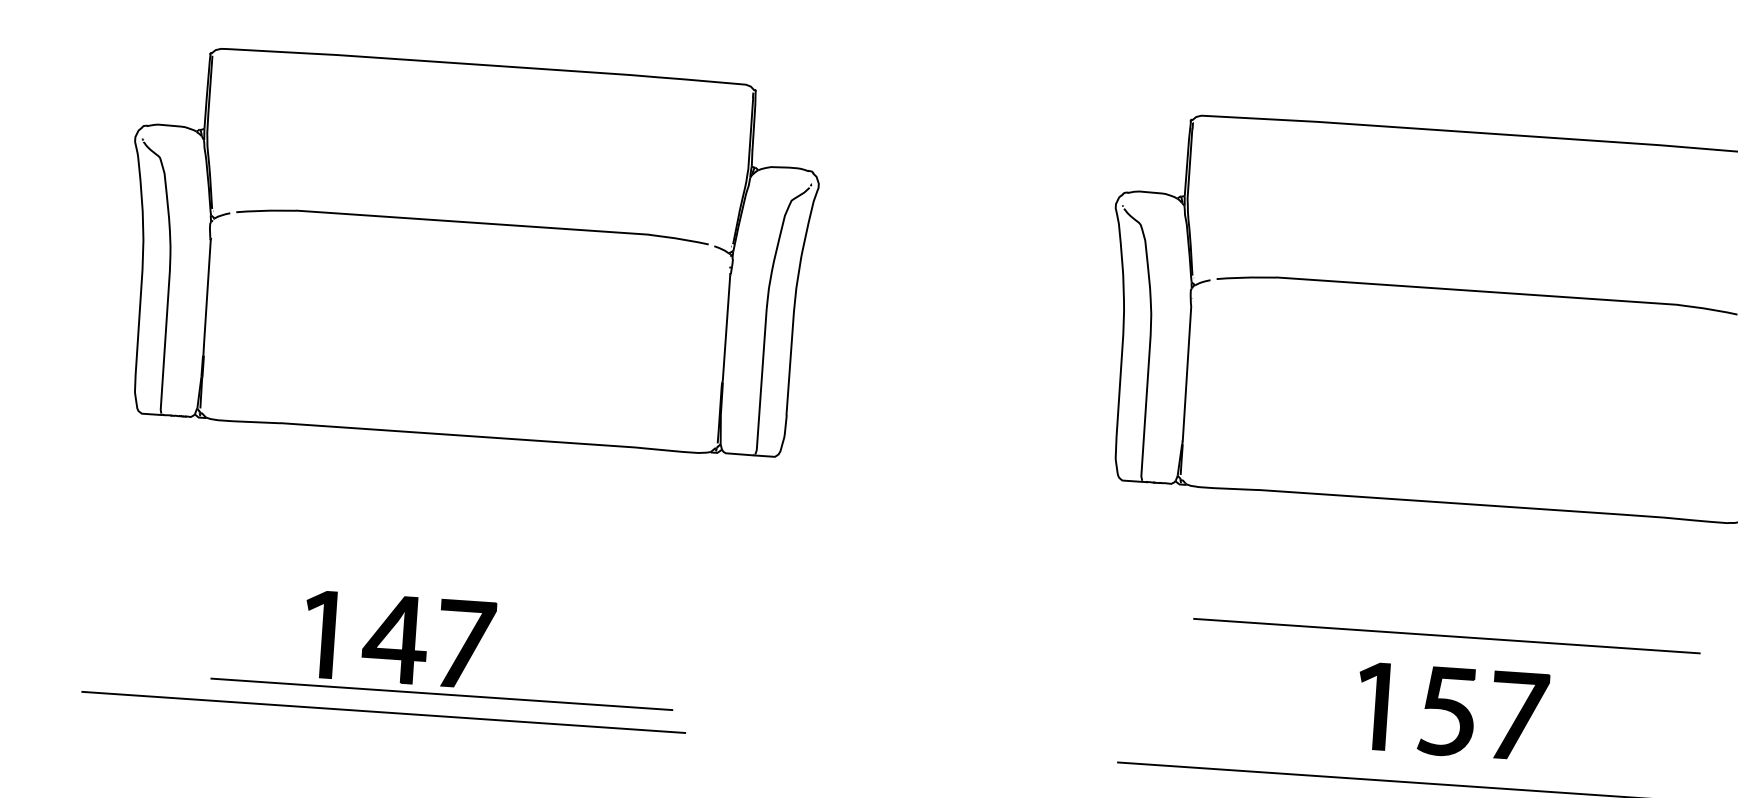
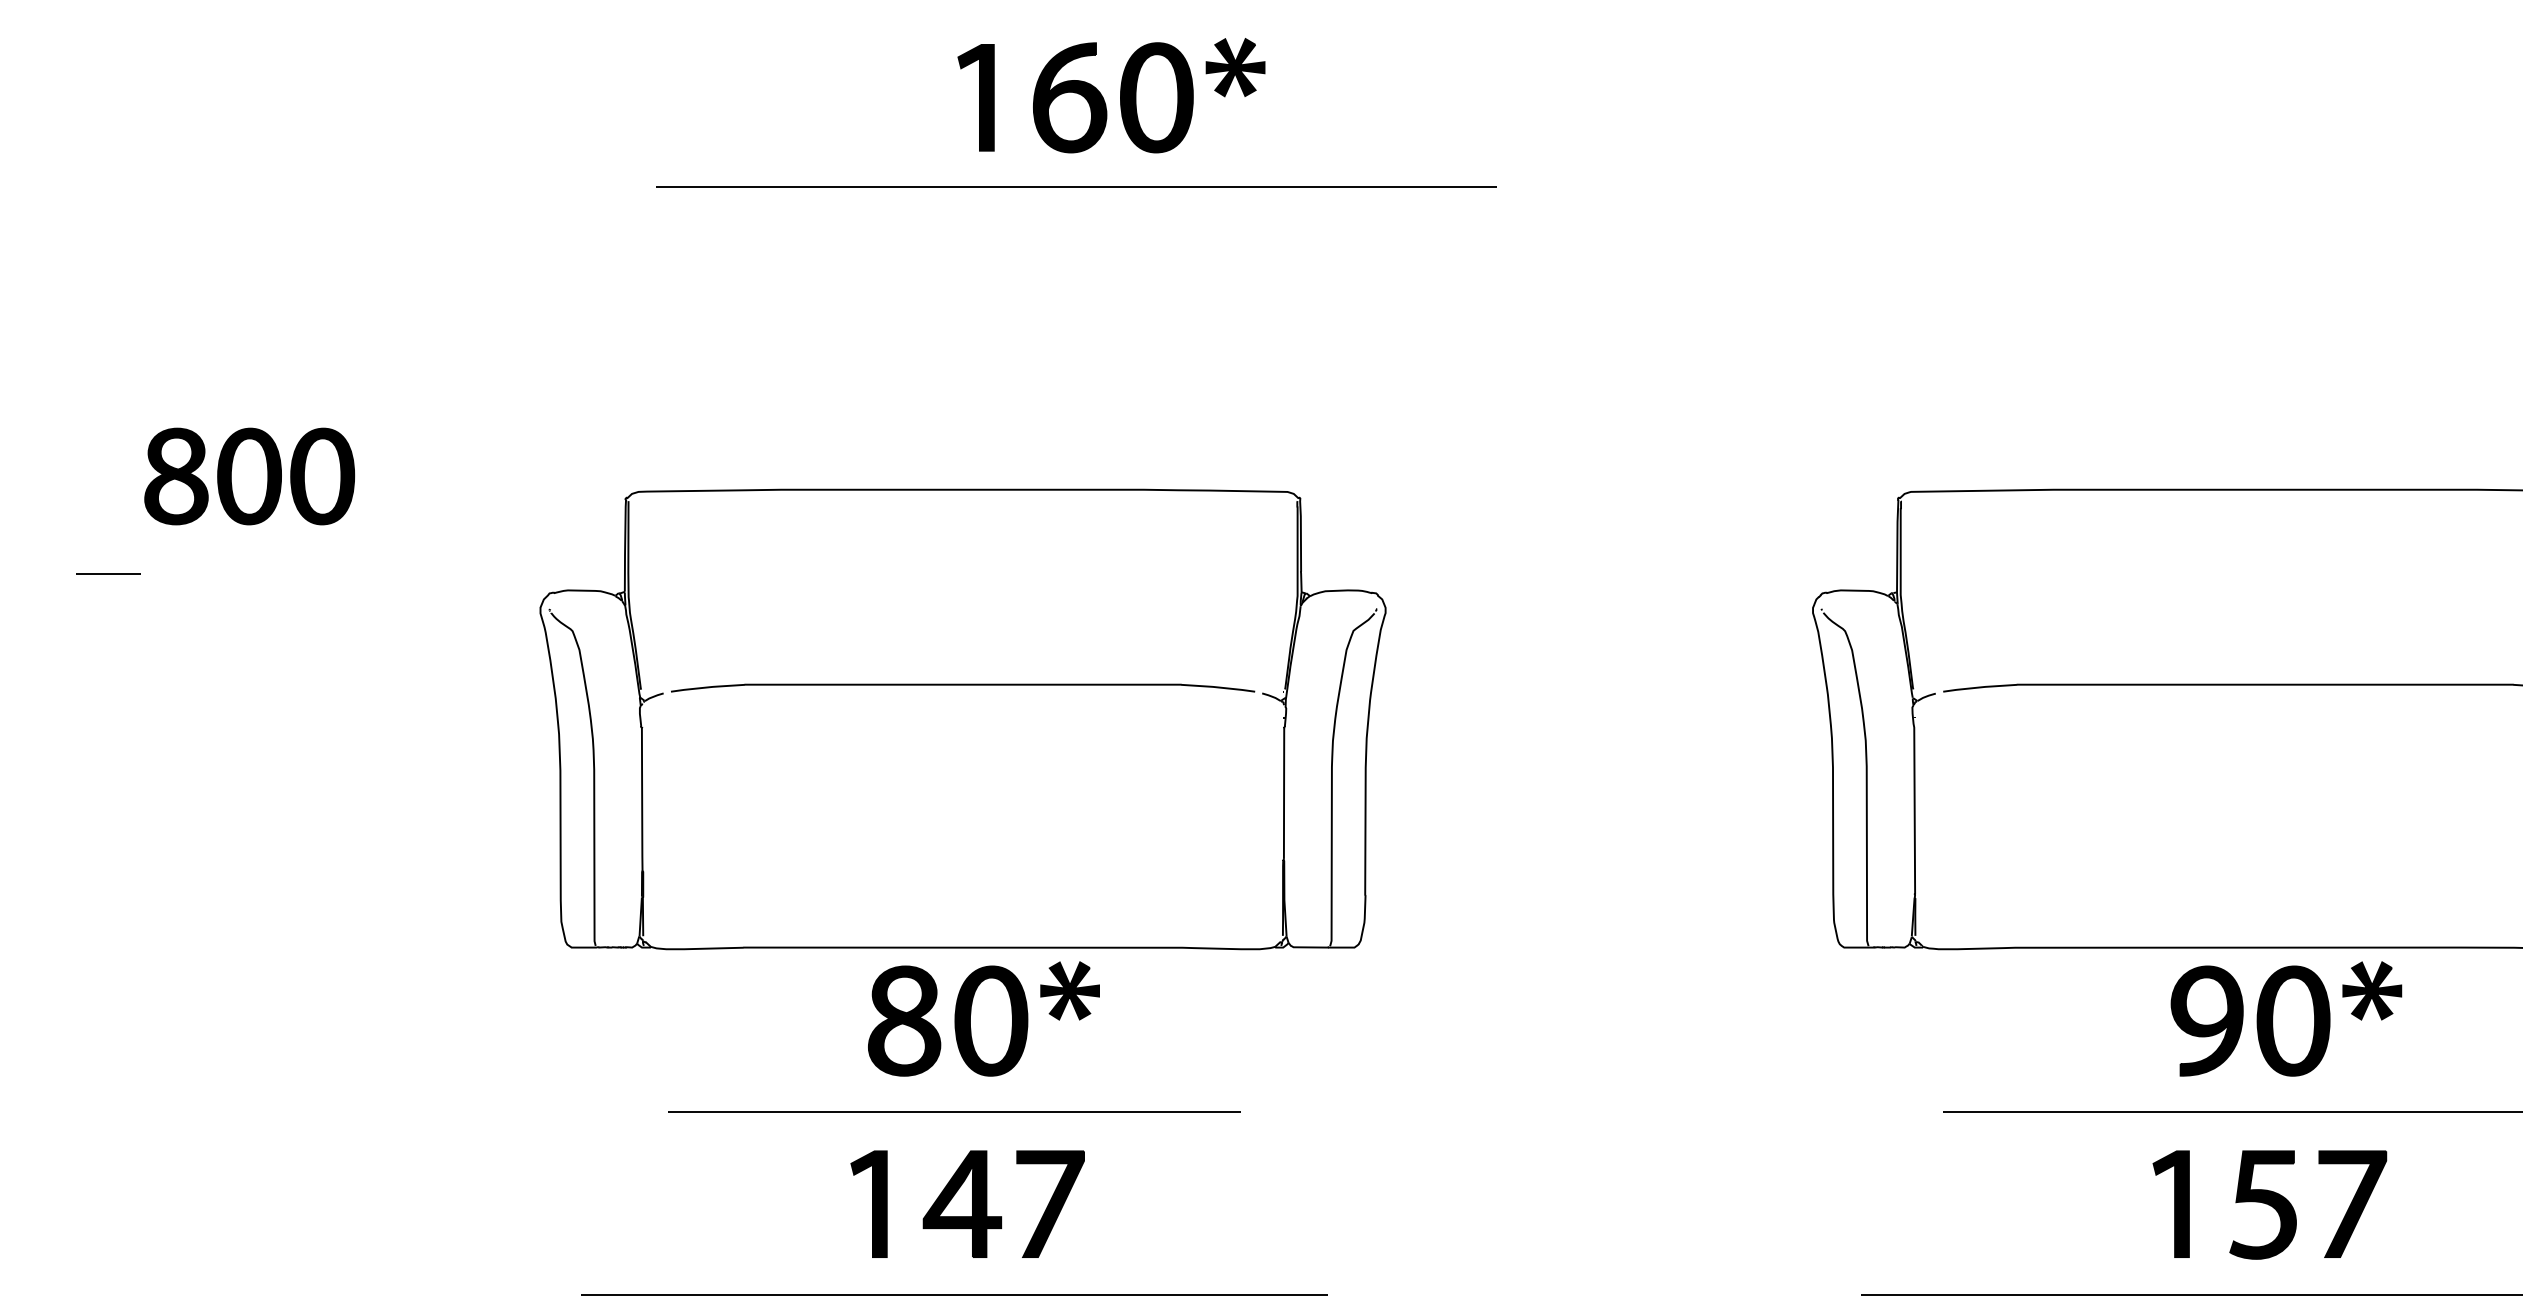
part: (470, 250) -> (962, 719), moved
part: (422, 490) -> (983, 1018), added
part: (1476, 562) -> (2286, 1018), added
line: (441, 694) -> (954, 1111), moved

